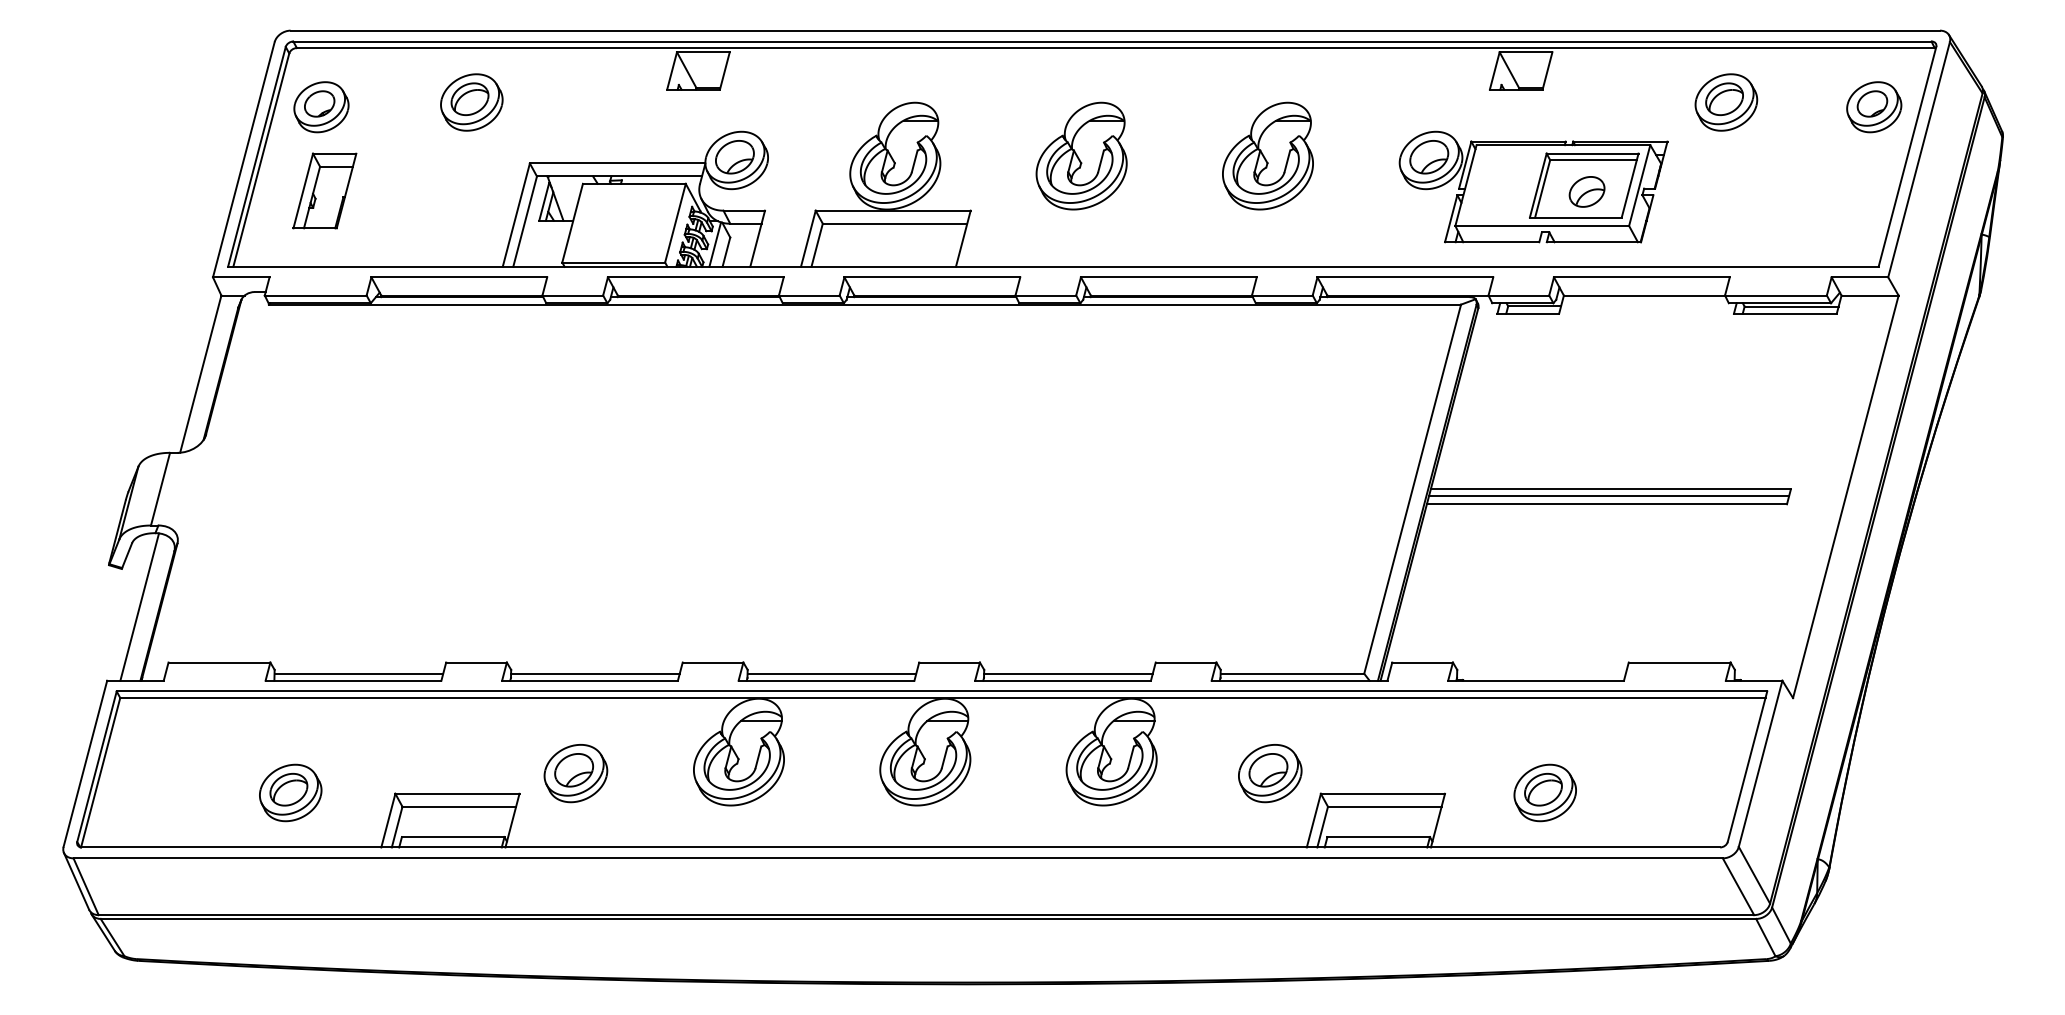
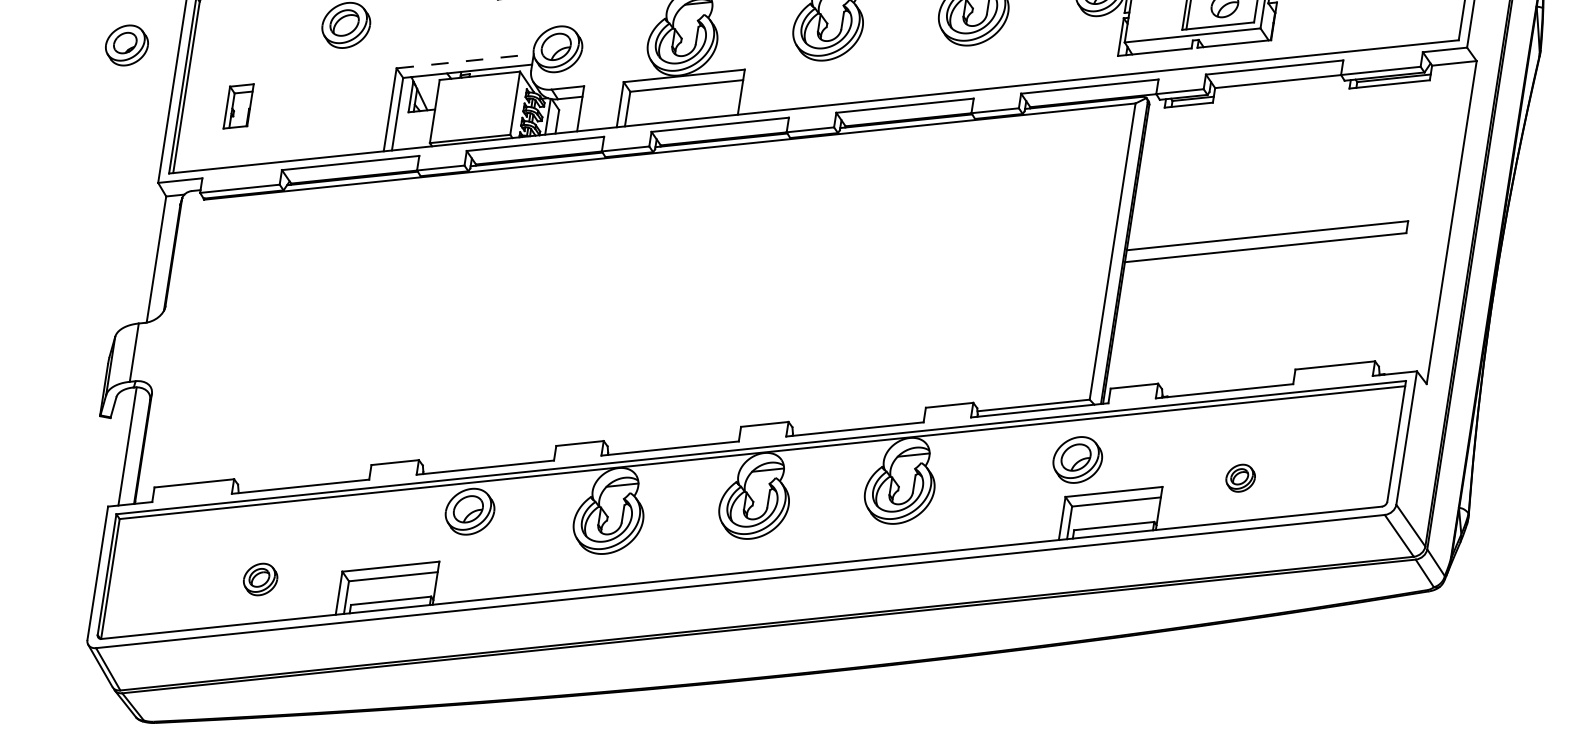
part: (321, 107) -> (127, 45), moved
line: (617, 163) -> (465, 61), solid -> dashed
part: (324, 190) -> (238, 106), size x0.7
line: (1609, 495) -> (1266, 240), removed
line: (358, 673) -> (303, 480), removed
line: (595, 673) -> (489, 461), removed
line: (831, 673) -> (673, 442), removed
line: (1068, 673) -> (858, 423), removed
part: (575, 773) -> (469, 511), moved
part: (1270, 773) -> (1077, 459), moved
part: (290, 792) -> (260, 579), size x0.7
part: (1544, 792) -> (1240, 477), size x0.6

